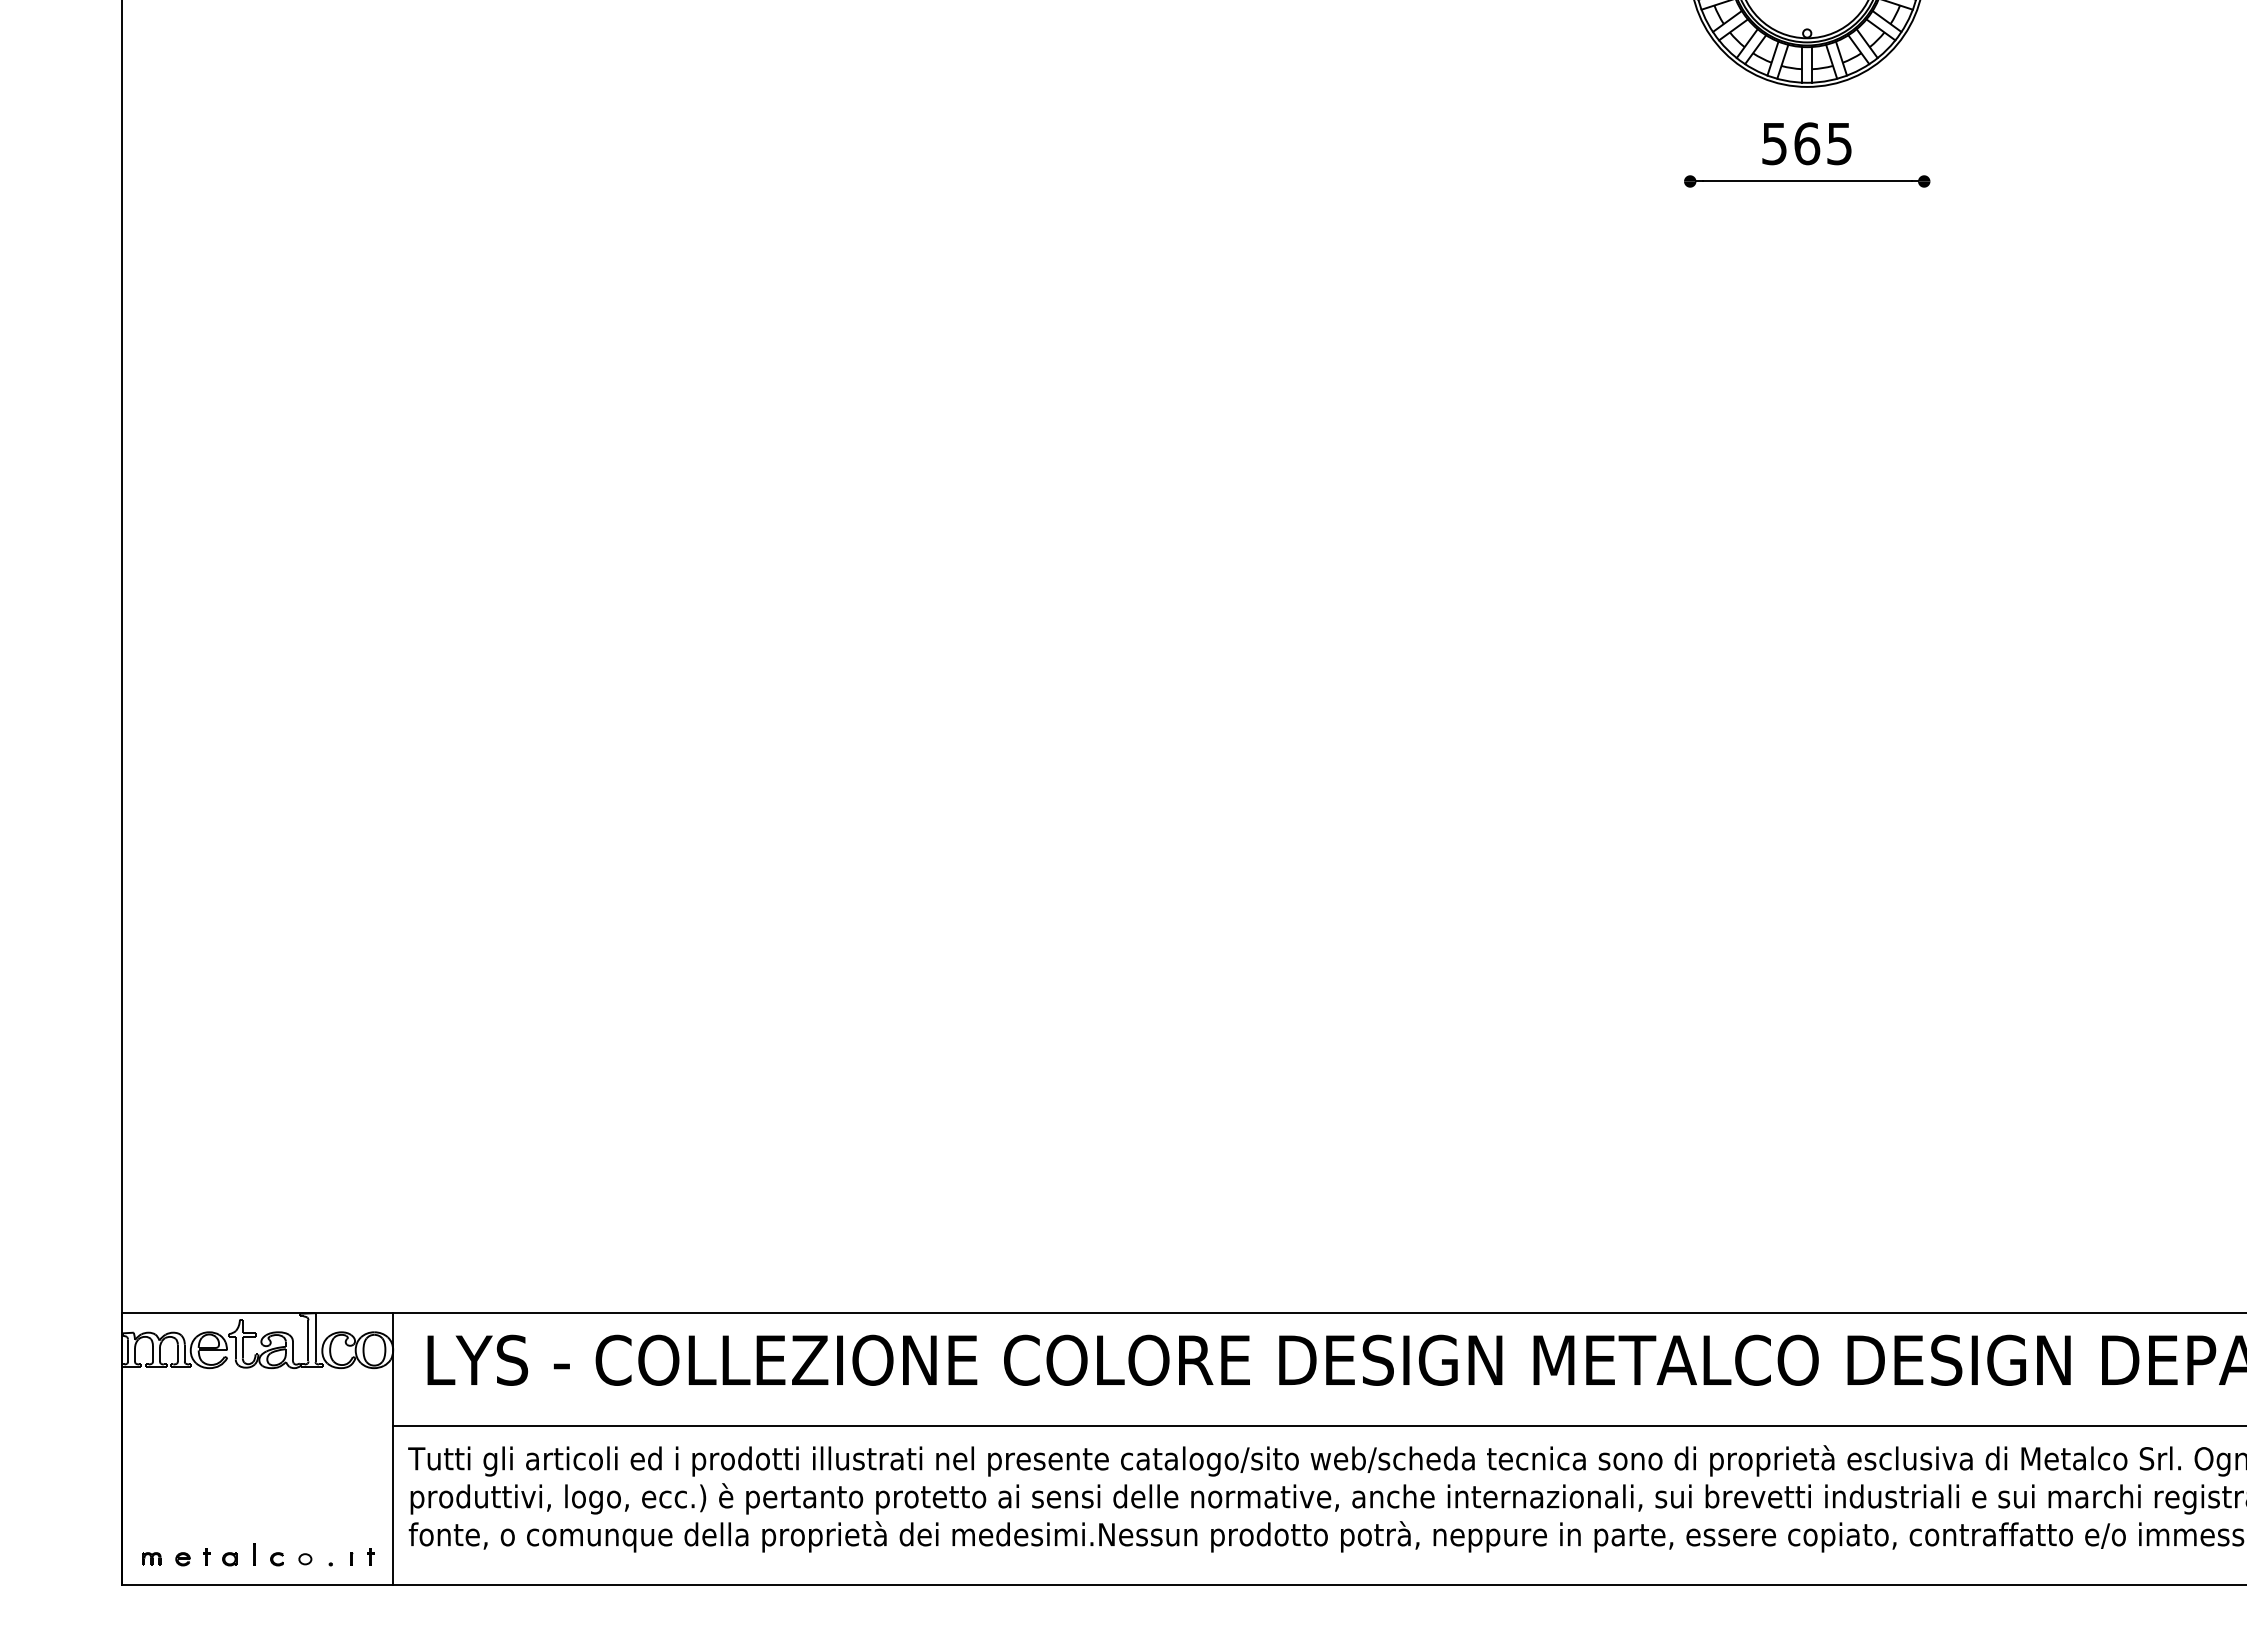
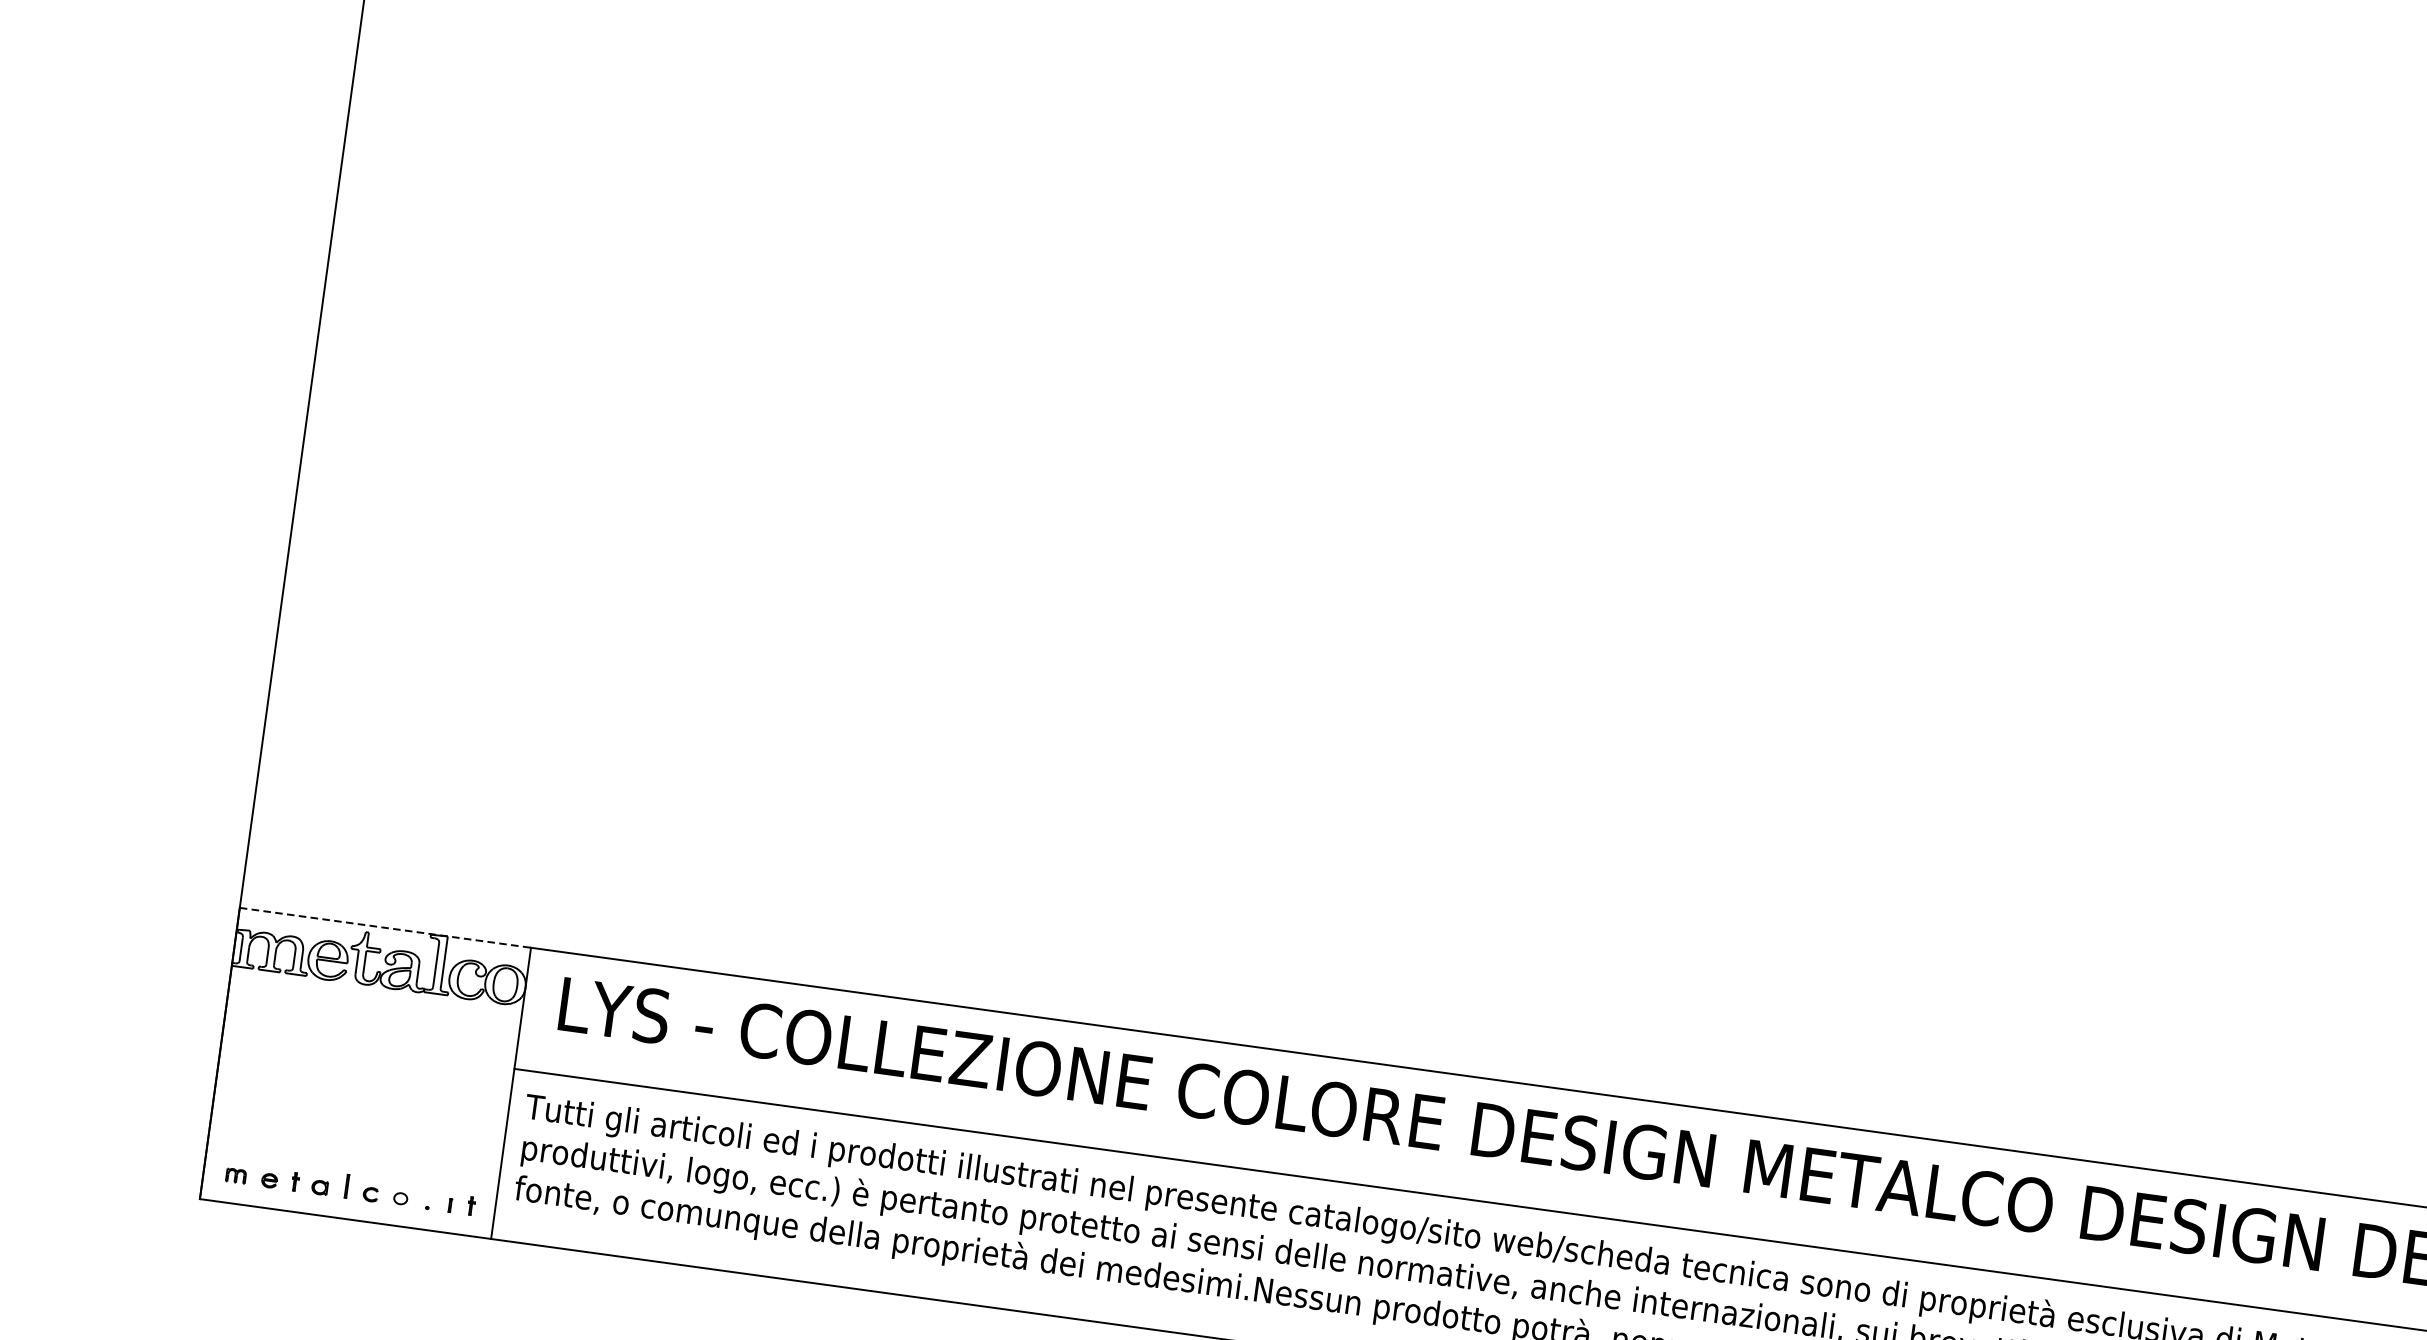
line: (257, 1313) -> (385, 928), solid -> dashed

